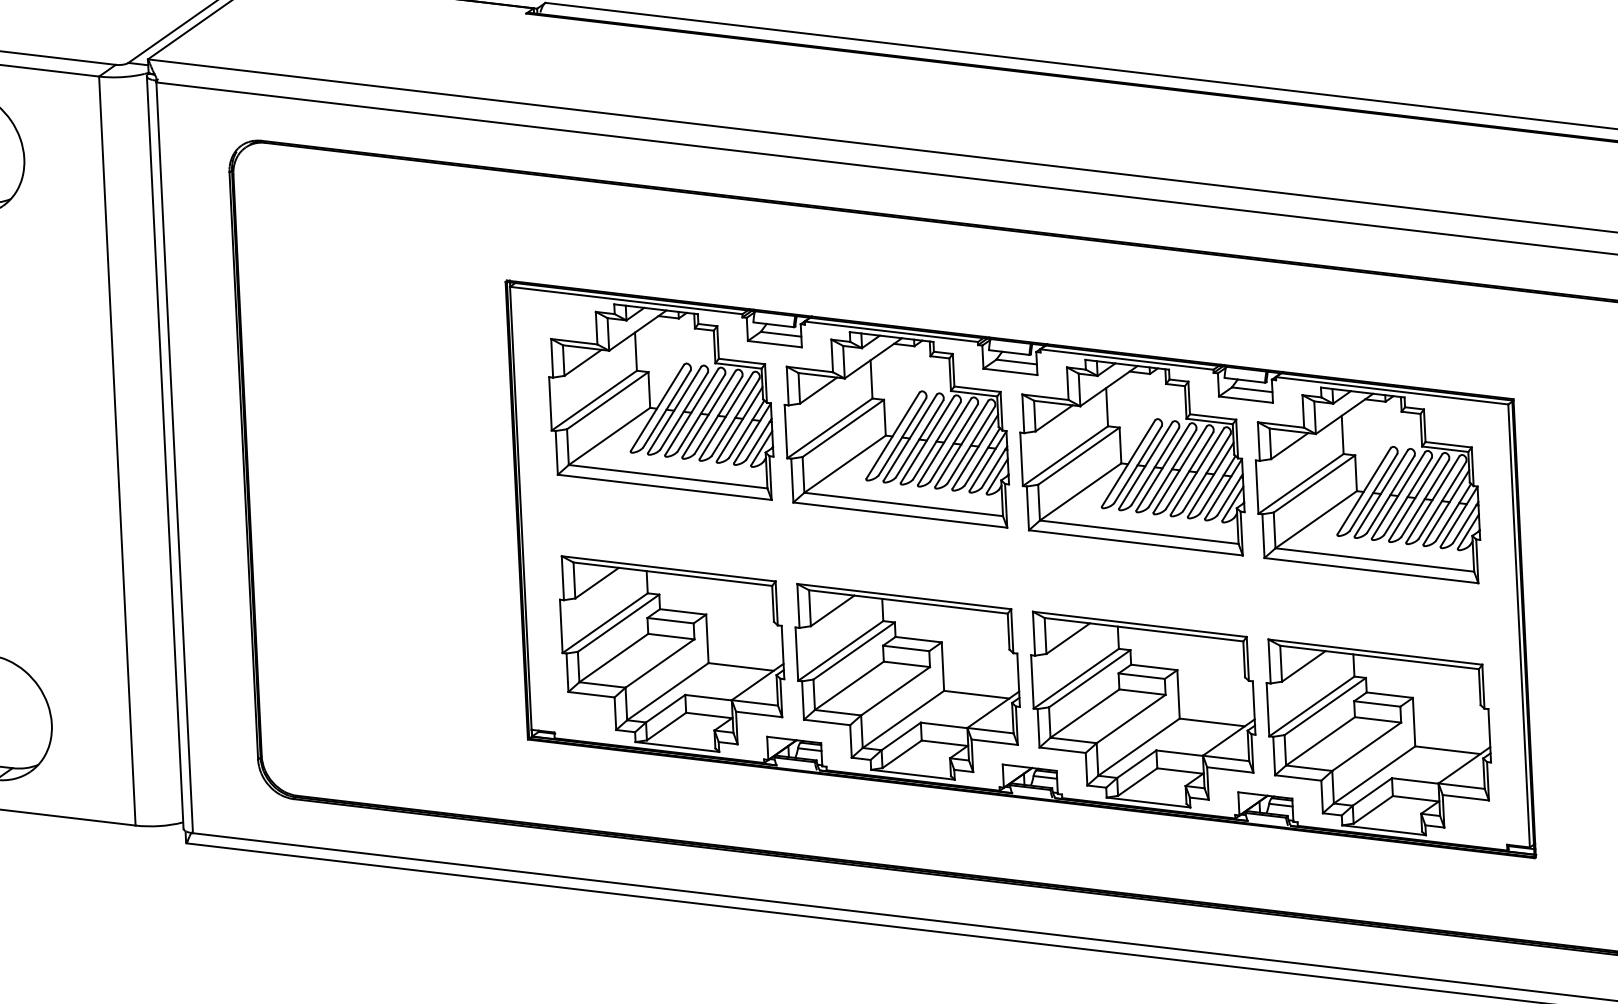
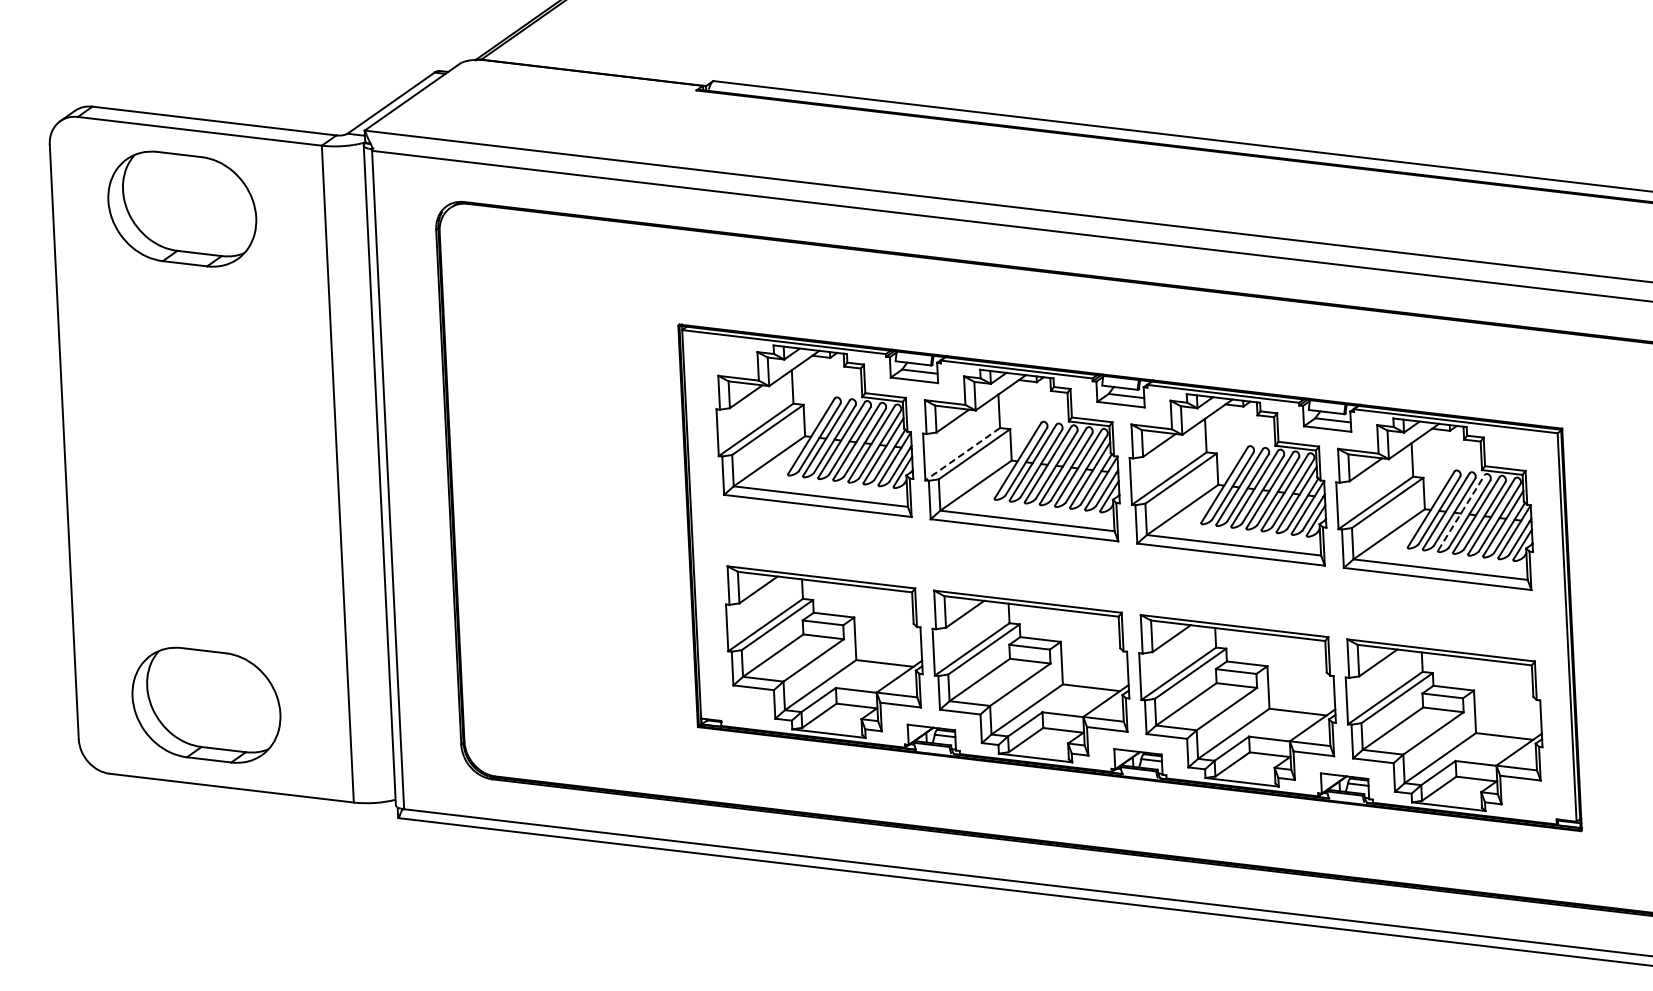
line: (829, 428) -> (962, 454), solid -> dashed
line: (1398, 494) -> (1461, 512), solid -> dashed

